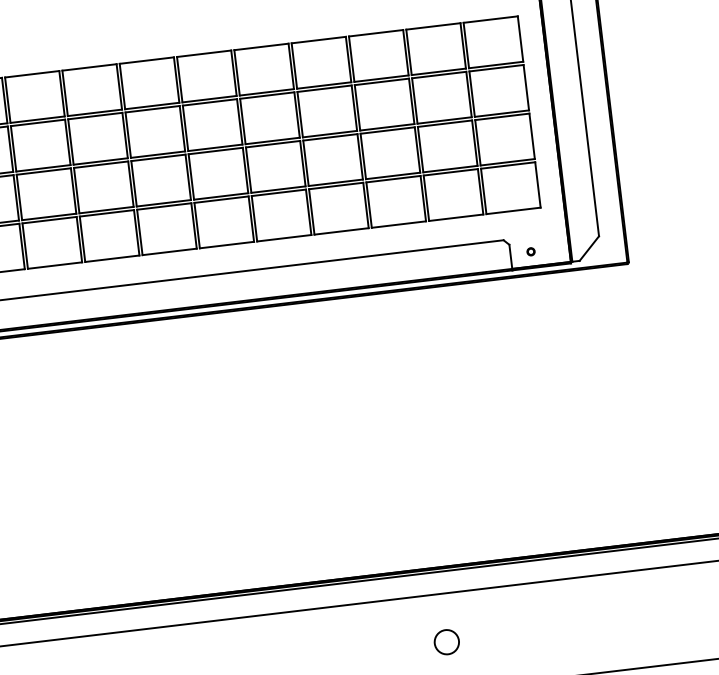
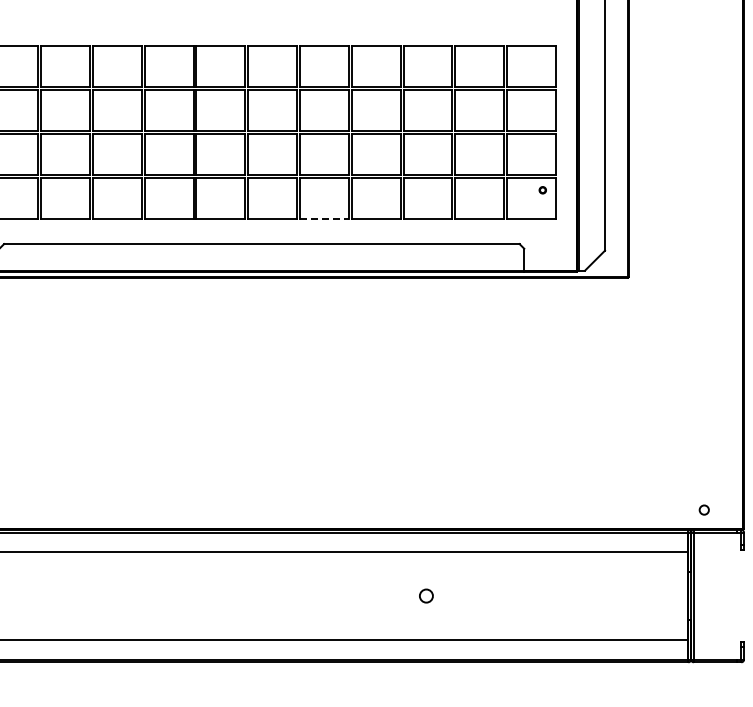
line: (284, 237) -> (324, 218), solid -> dashed
part: (530, 252) -> (542, 190), moved
circle: (446, 641) -> (426, 595), size x0.6

